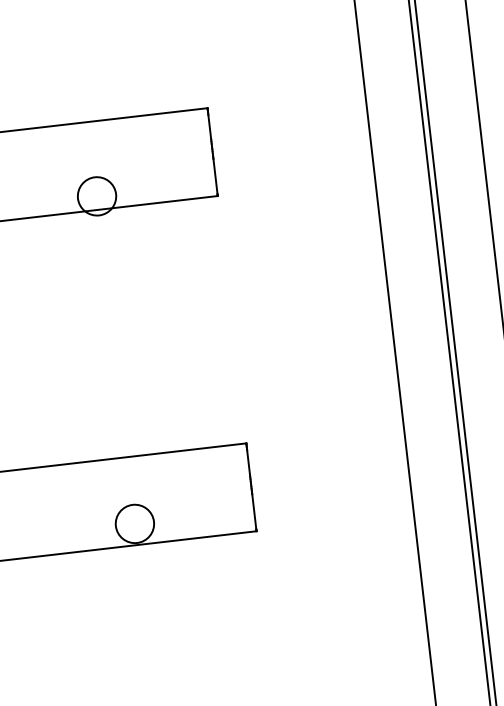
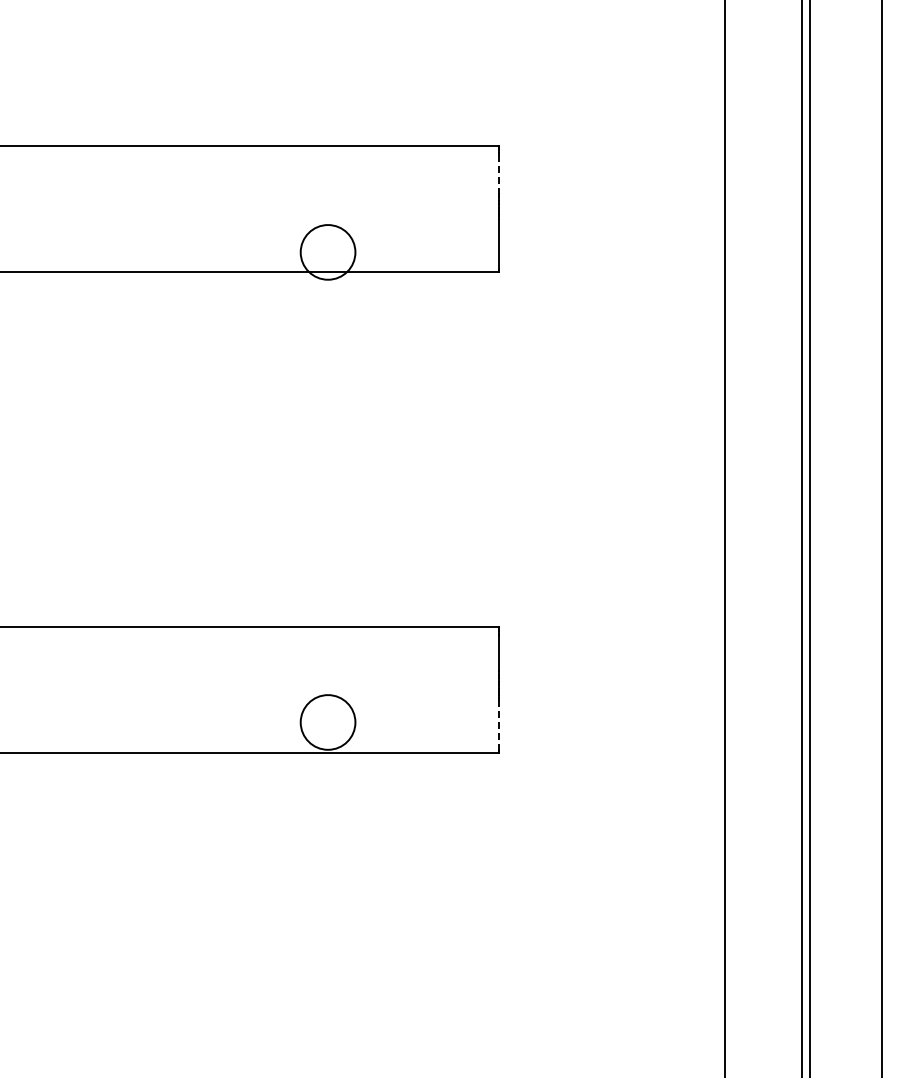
line: (210, 127) -> (499, 173), solid -> dashed
line: (254, 512) -> (499, 725), solid -> dashed

